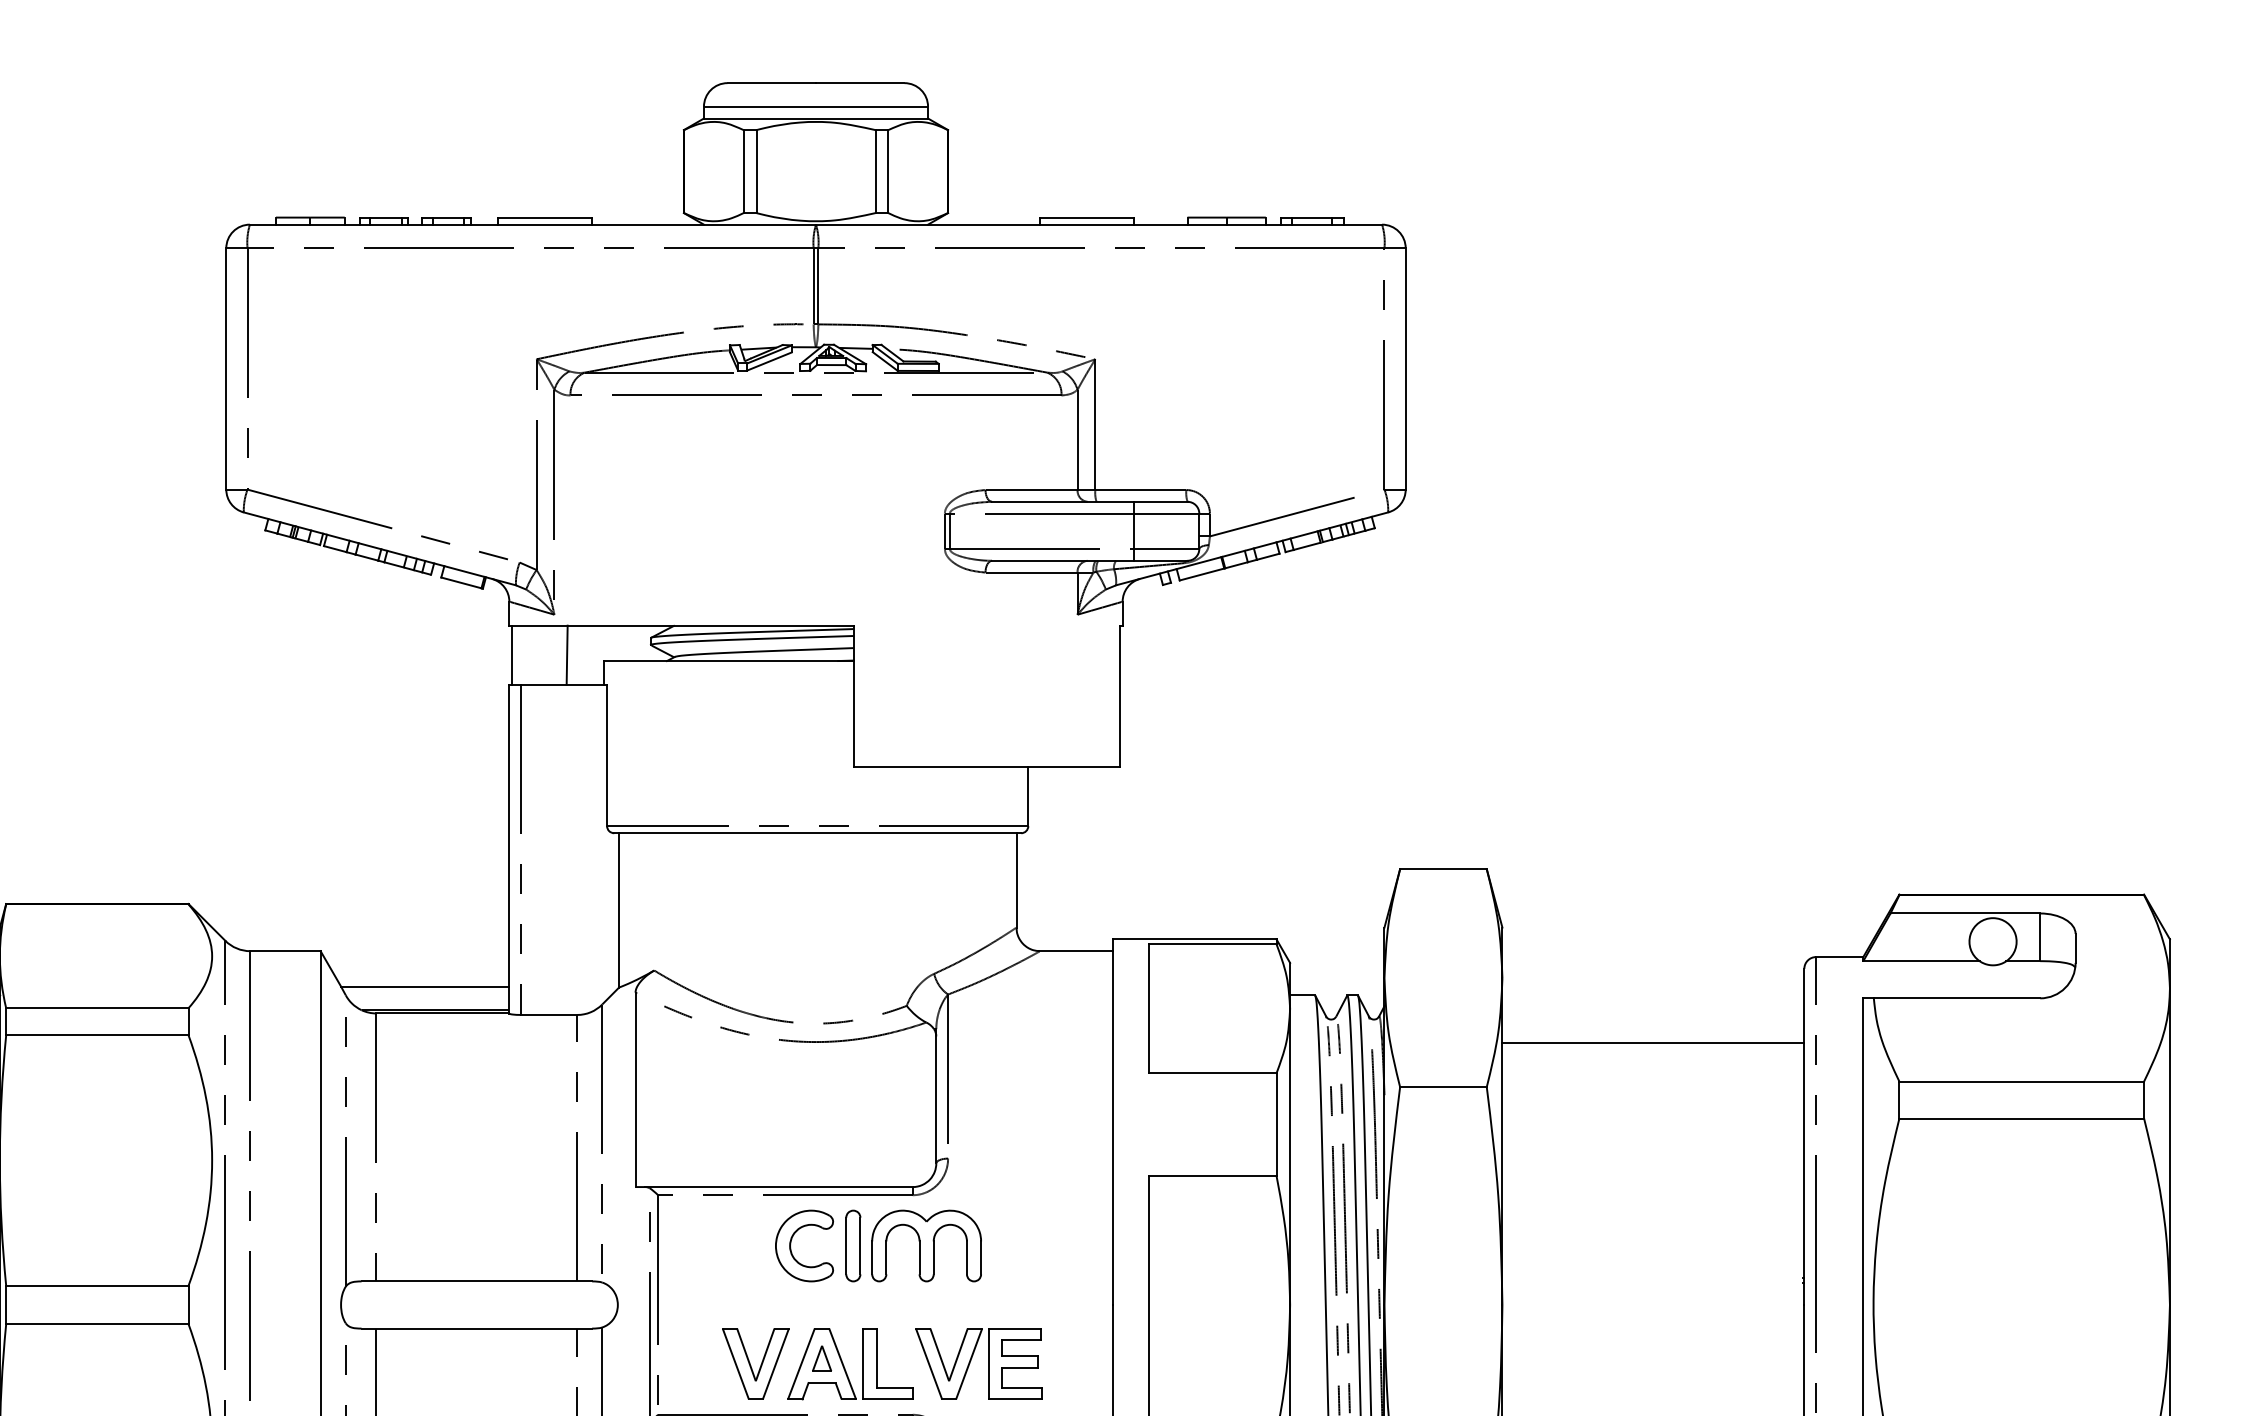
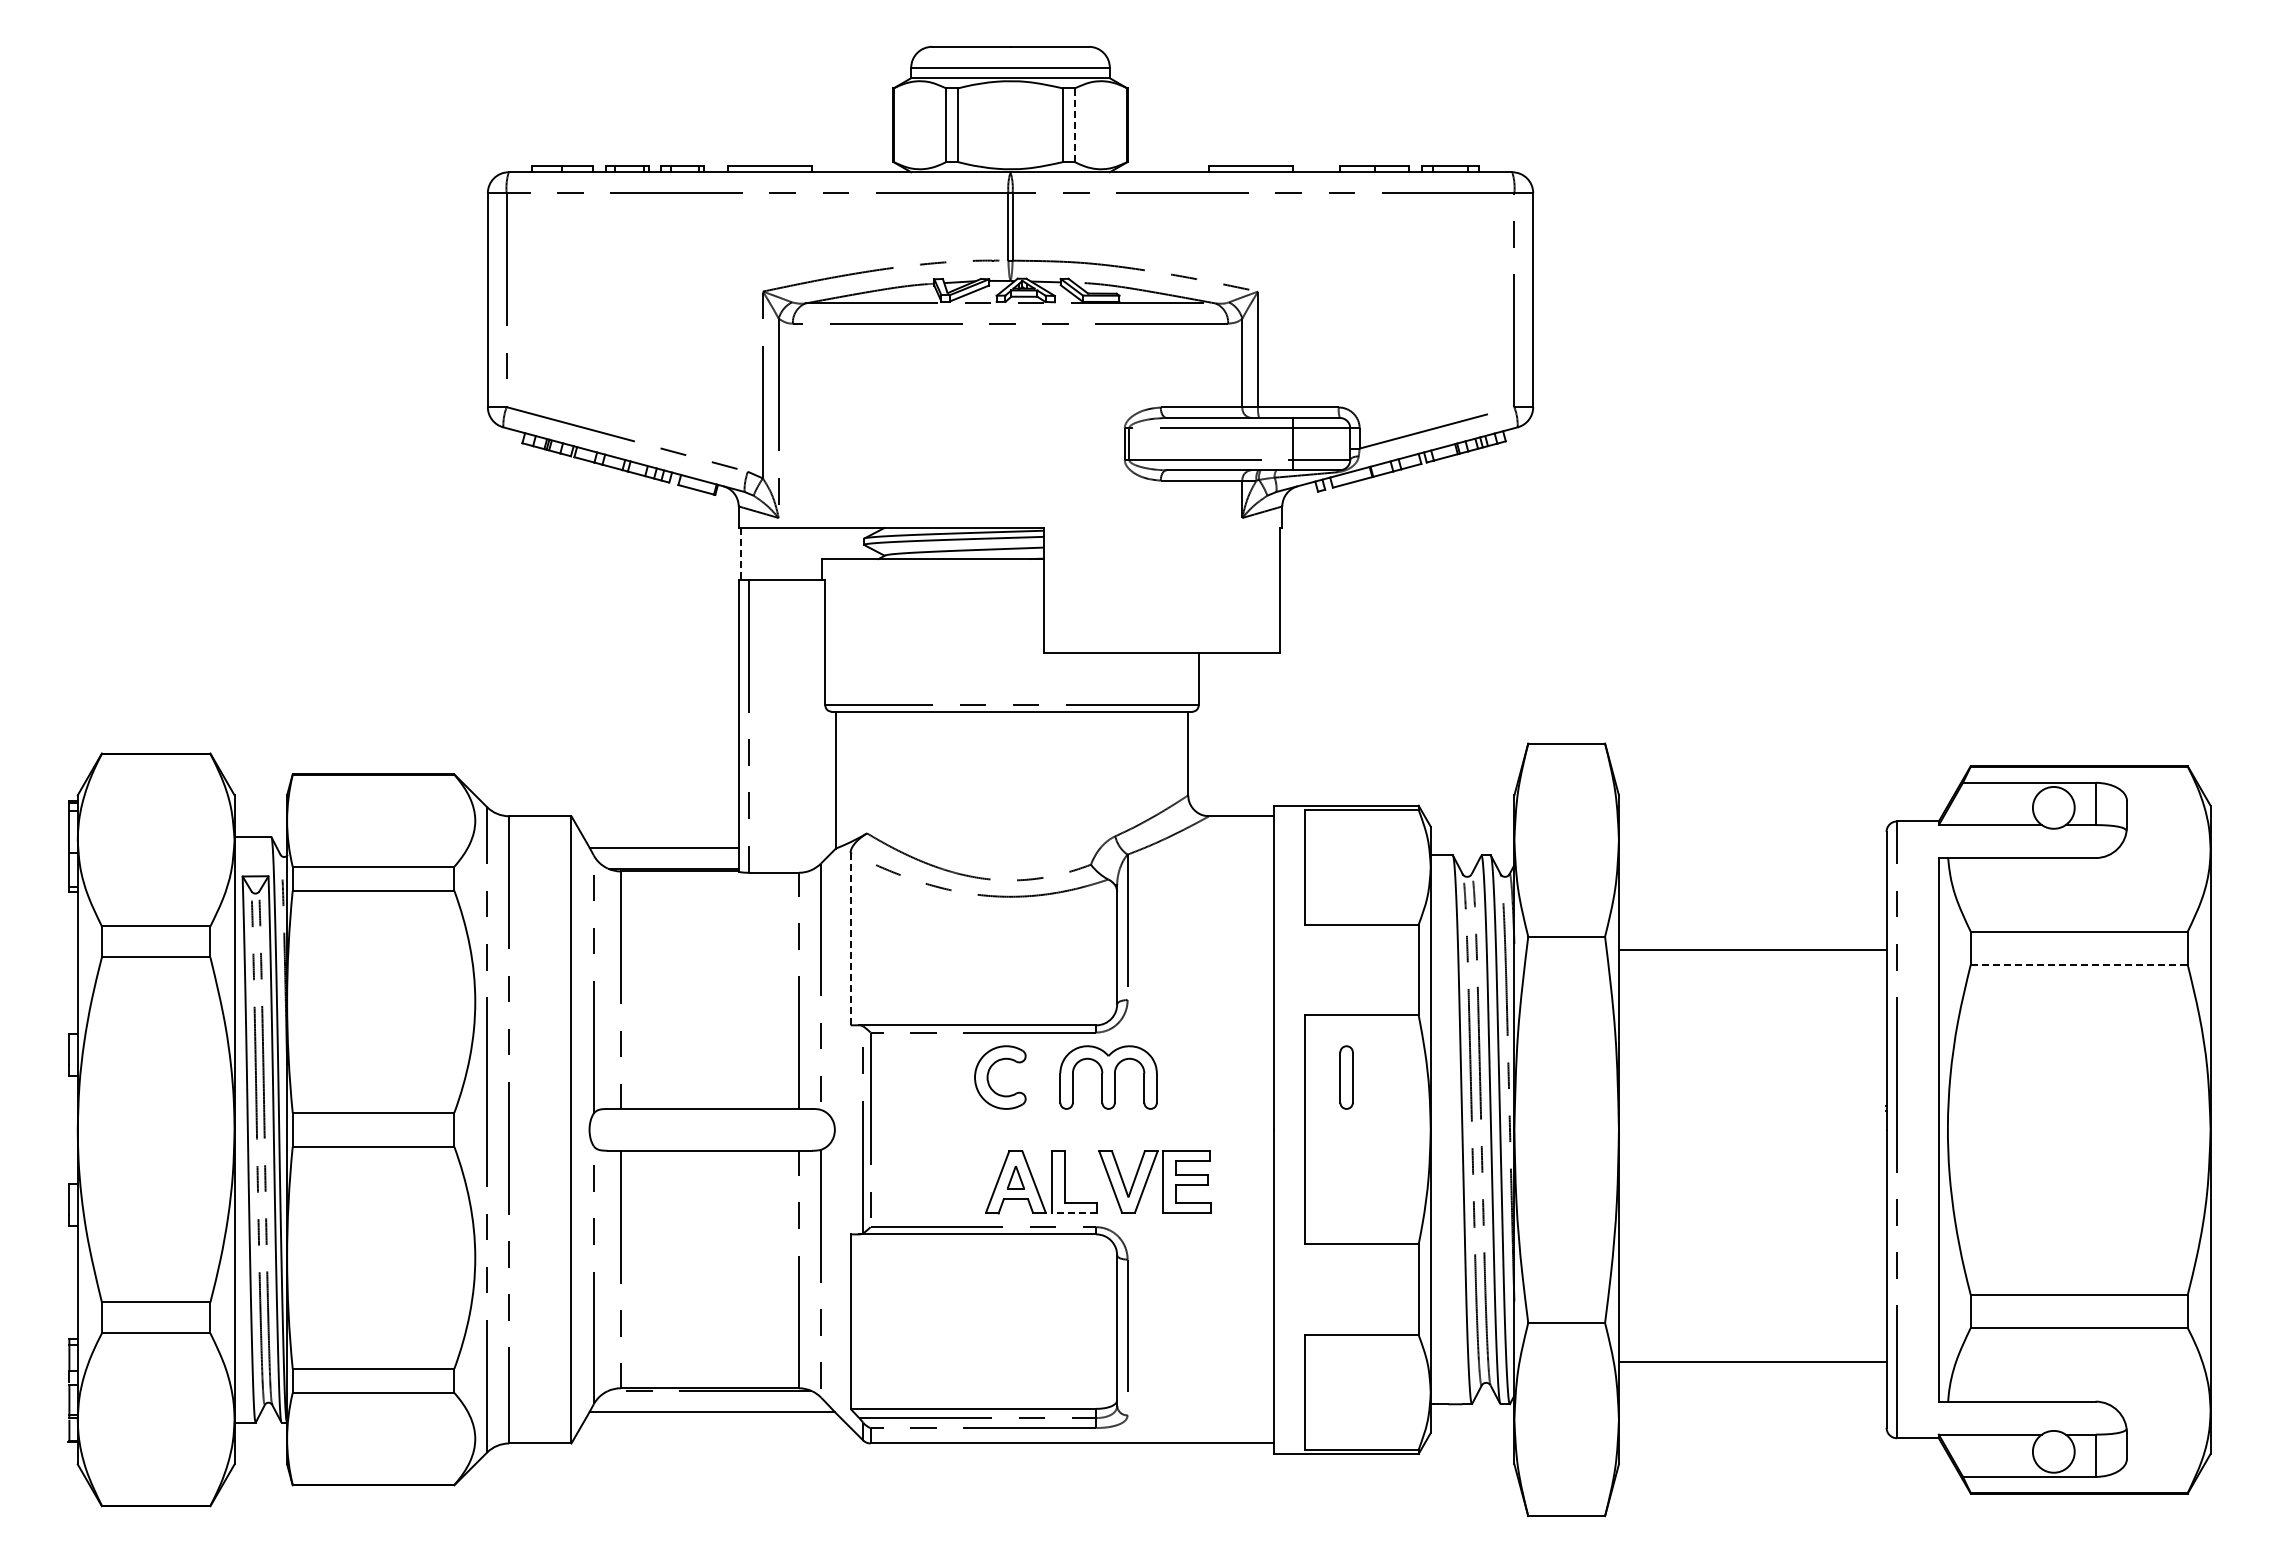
line: (888, 171) -> (1074, 125), solid -> dashed
line: (566, 654) -> (789, 553), removed
line: (511, 655) -> (740, 554), solid -> dashed
line: (1653, 1042) -> (1752, 949), moved
line: (635, 1090) -> (850, 939), solid -> dashed
line: (2022, 1118) -> (2079, 964), solid -> dashed
part: (853, 1245) -> (1346, 1077), moved
part: (756, 1363) -> (957, 1181), removed
line: (888, 1399) -> (1074, 1213), solid -> dashed

